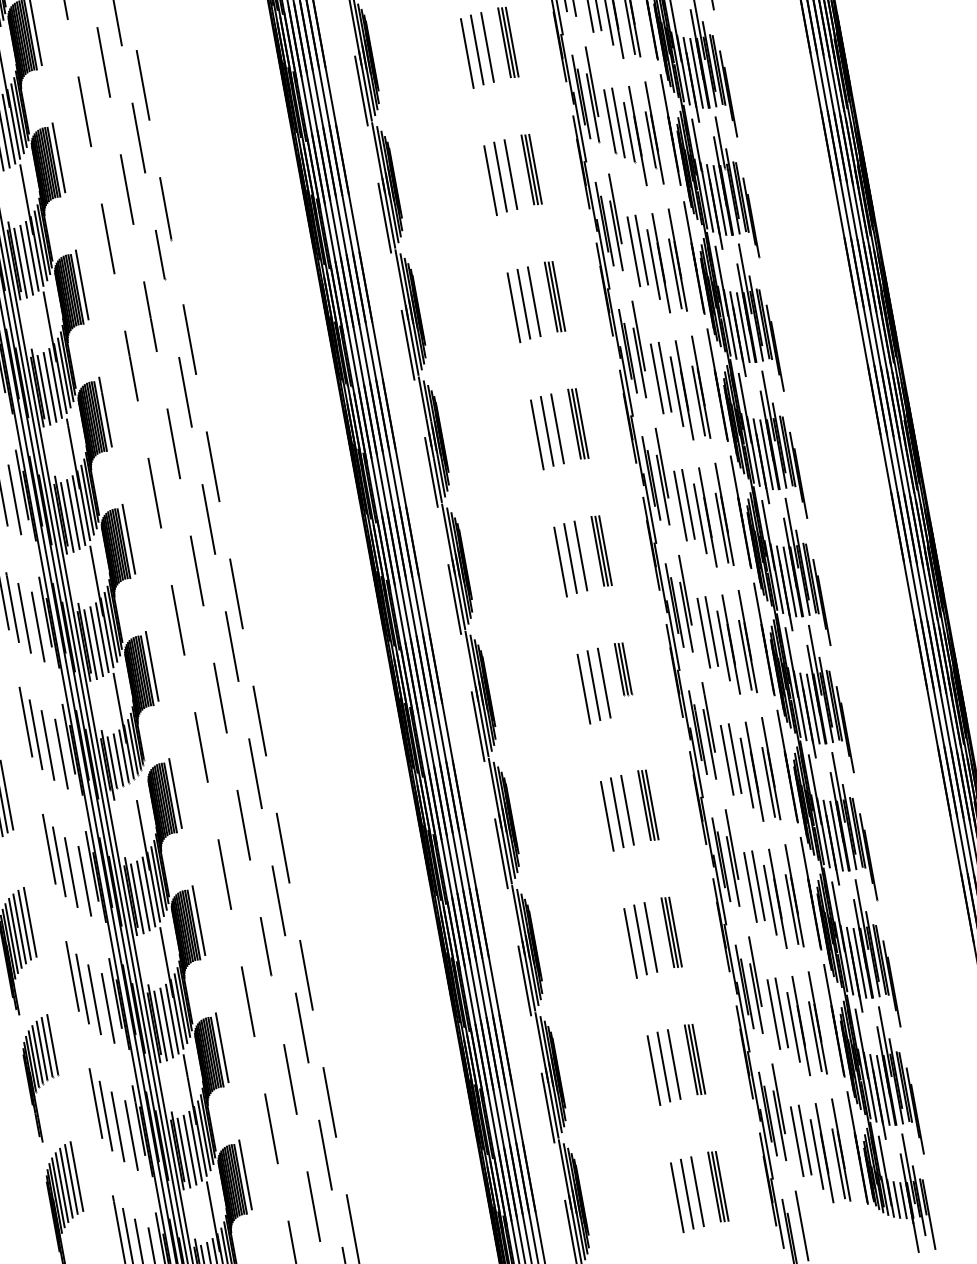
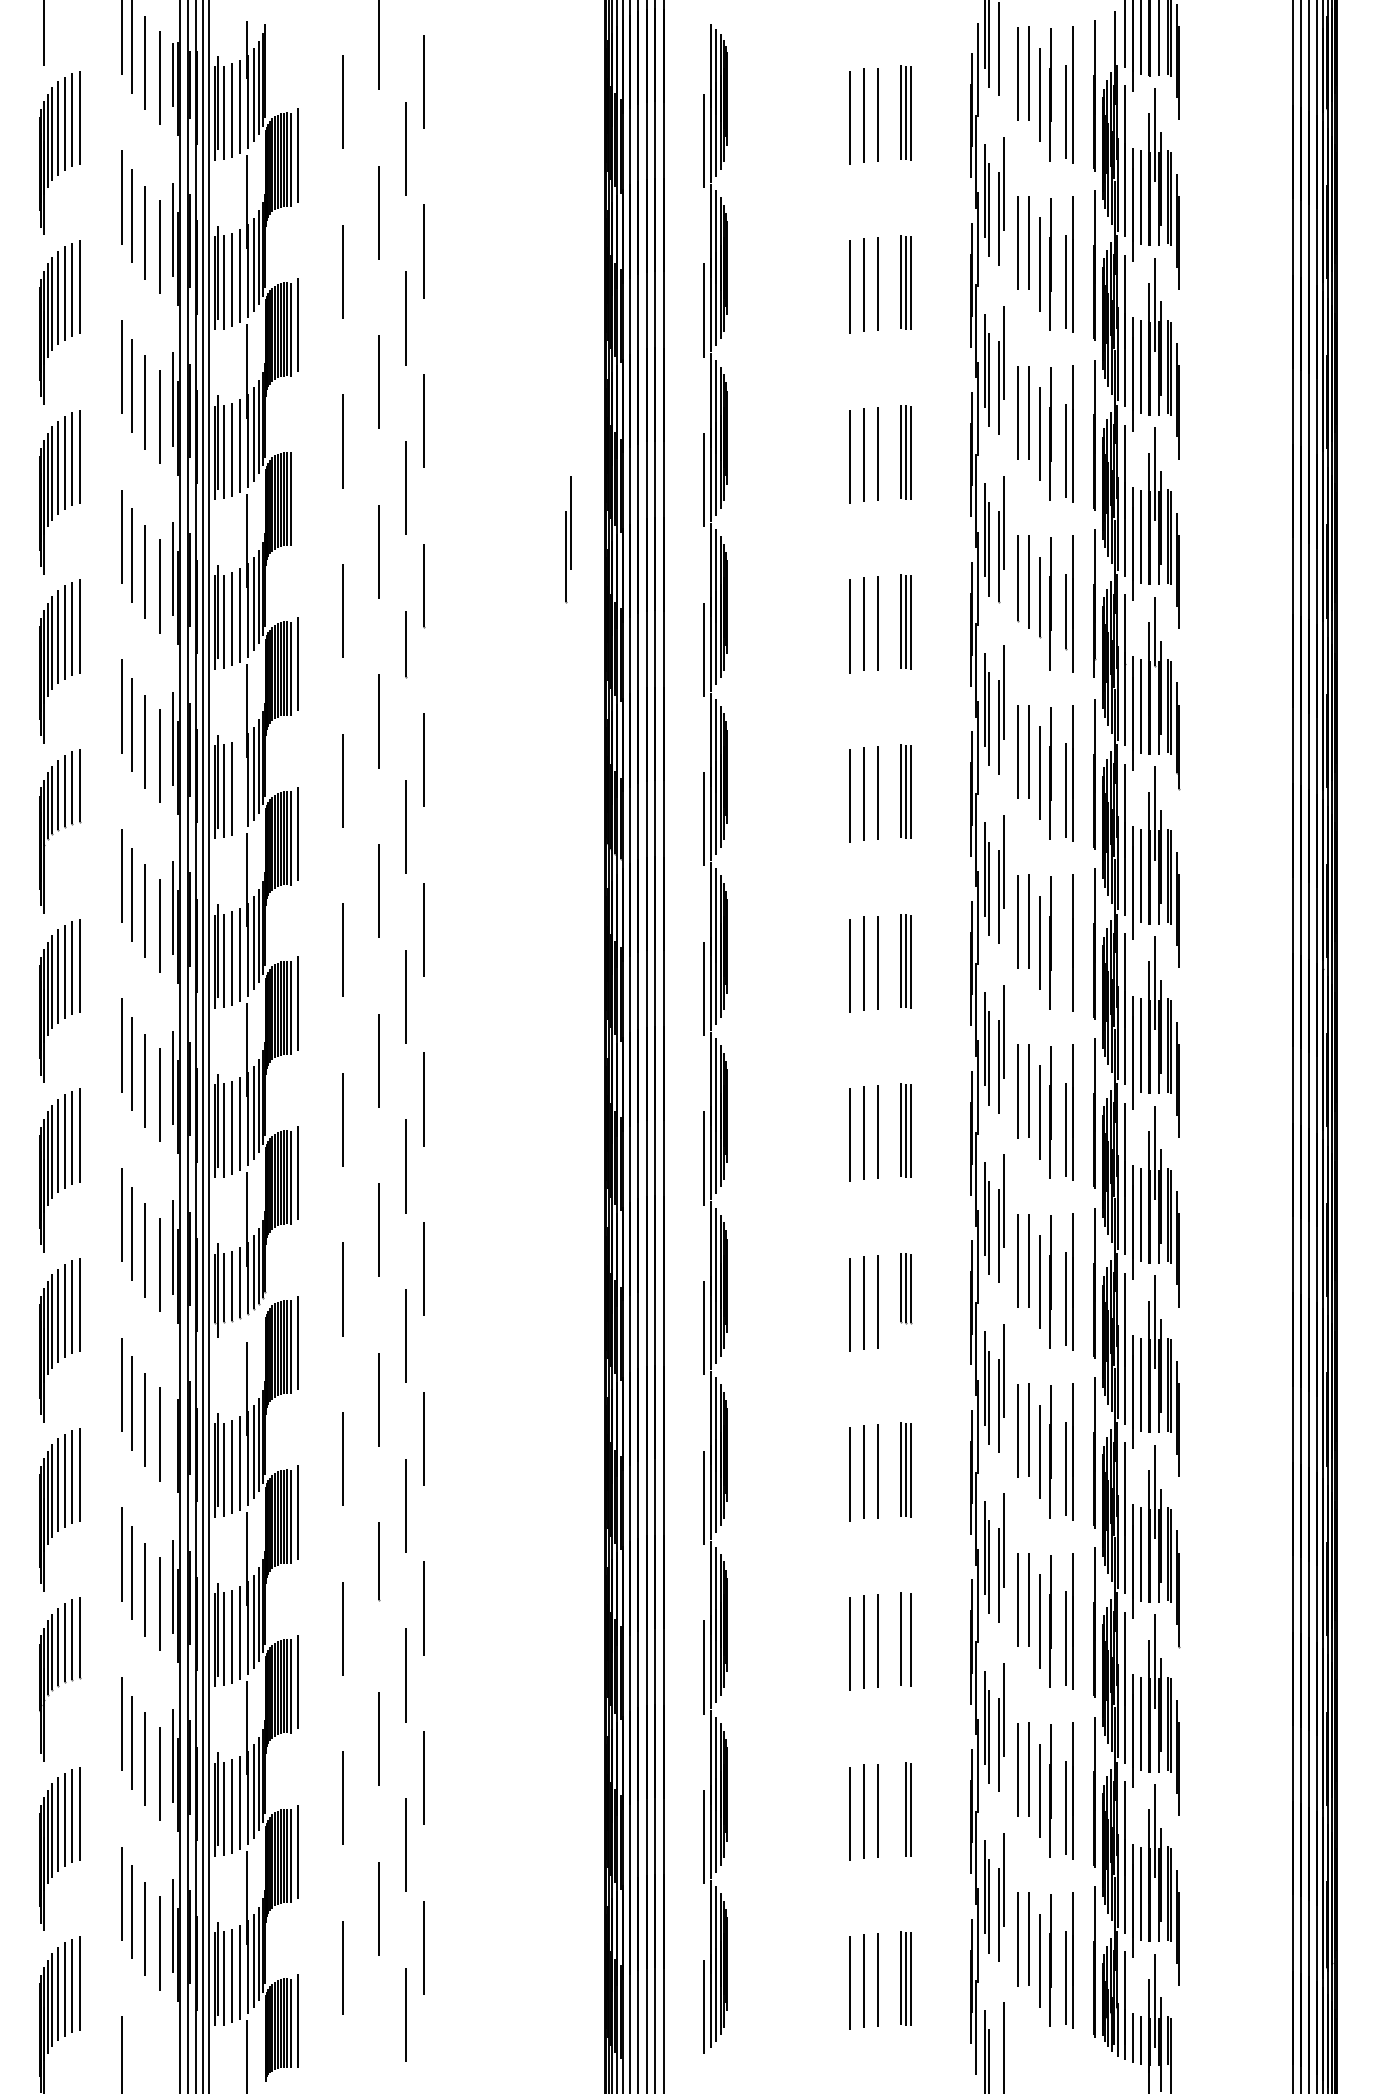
part: (267, 154) -> (568, 539), added
line: (59, 157) -> (298, 494), removed
line: (55, 383) -> (240, 785), removed
line: (698, 401) -> (1066, 960), removed
line: (92, 865) -> (173, 1416), removed
line: (671, 932) -> (905, 1639), removed
line: (691, 1059) -> (900, 1808), removed

